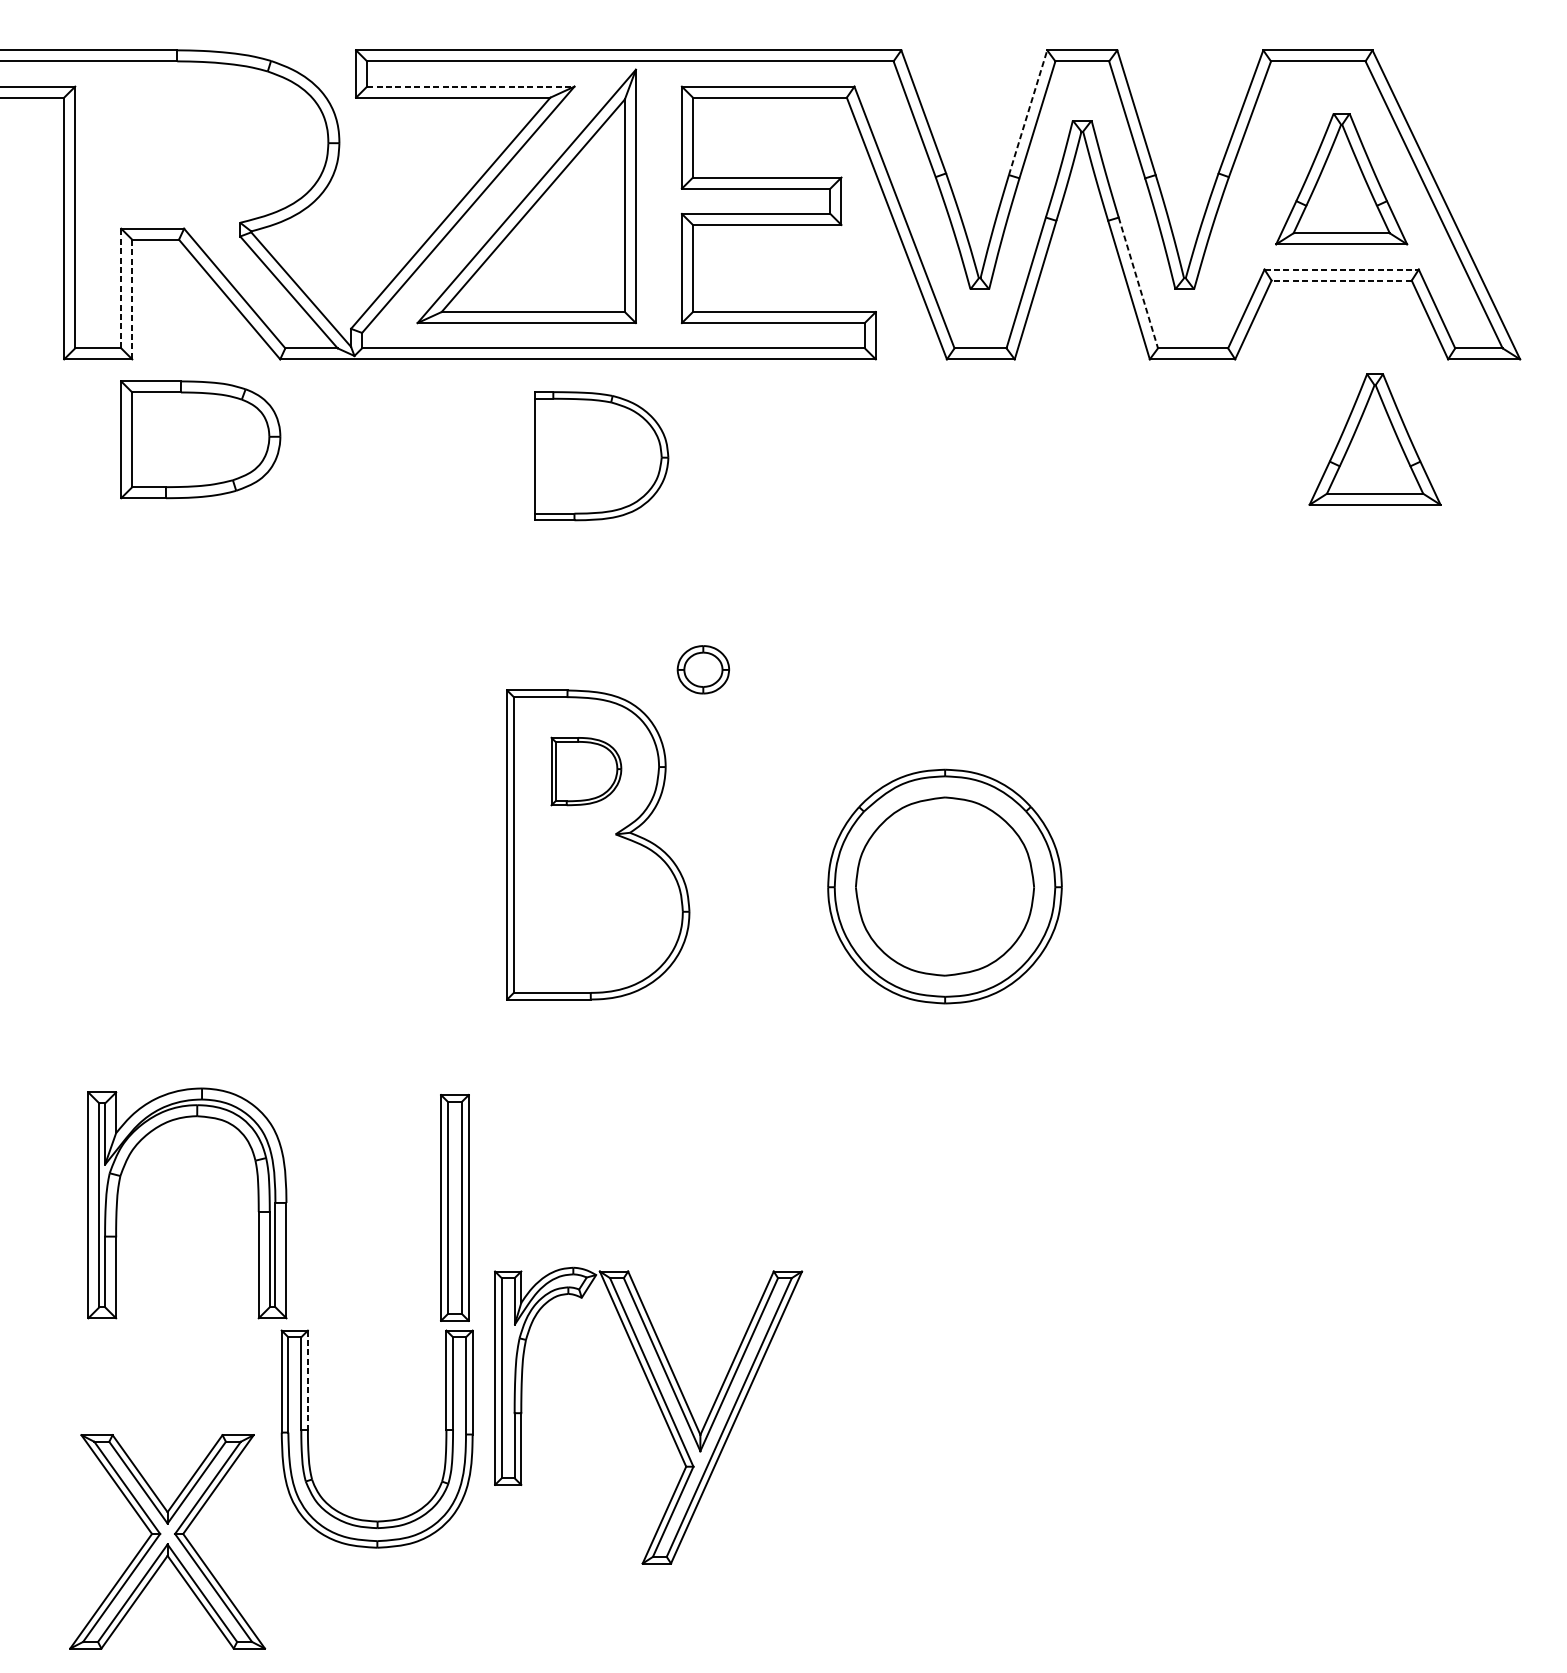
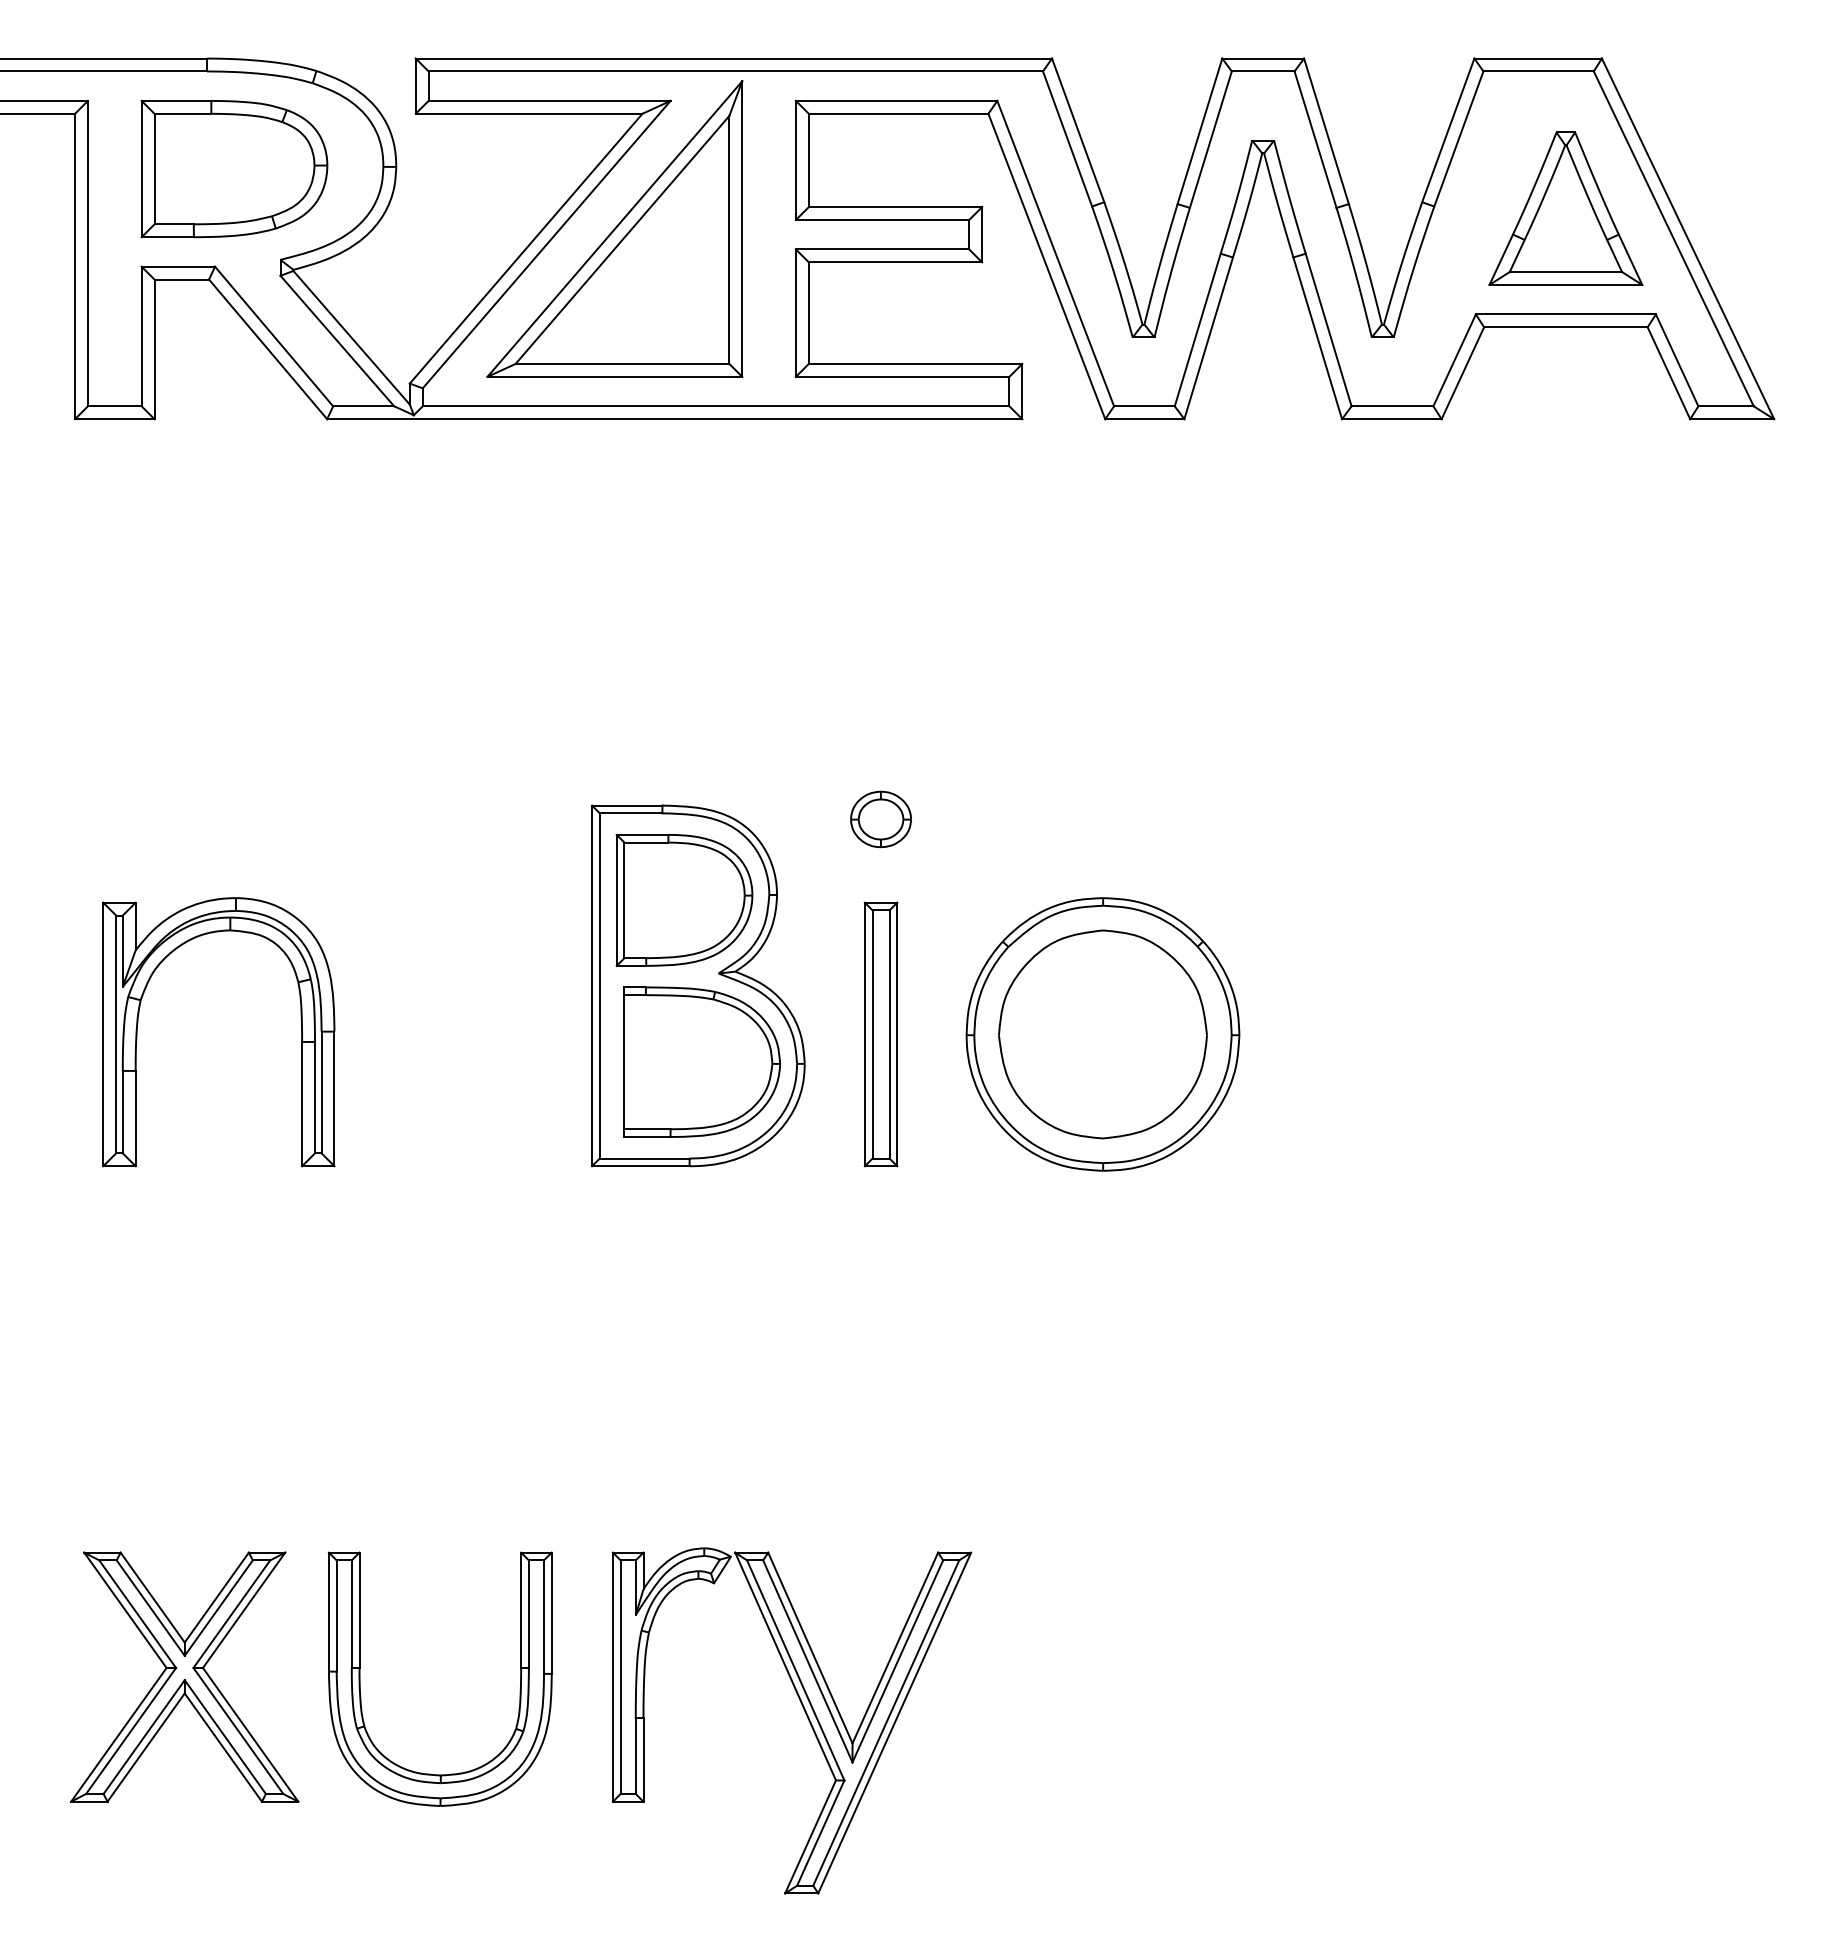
line: (470, 86) -> (549, 100), dashed -> solid
line: (1028, 111) -> (1200, 130), dashed -> solid
line: (1342, 269) -> (1566, 314), dashed -> solid
line: (1341, 280) -> (1565, 327), dashed -> solid
line: (1138, 283) -> (1328, 330), dashed -> solid
line: (121, 288) -> (141, 336), dashed -> solid
line: (132, 299) -> (154, 349), dashed -> solid
part: (200, 439) -> (234, 168), moved
part: (1374, 439) -> (1604, 512), removed
part: (600, 455) -> (701, 1061), moved
part: (702, 669) -> (880, 819), moved
part: (586, 770) -> (684, 899), size x1.67
part: (118, 1195) -> (138, 1023), moved
part: (454, 1207) -> (880, 1034), moved
line: (307, 1380) -> (359, 1610), dashed -> solid
part: (660, 1410) -> (805, 1714), moved
part: (167, 1541) -> (184, 1676), moved

